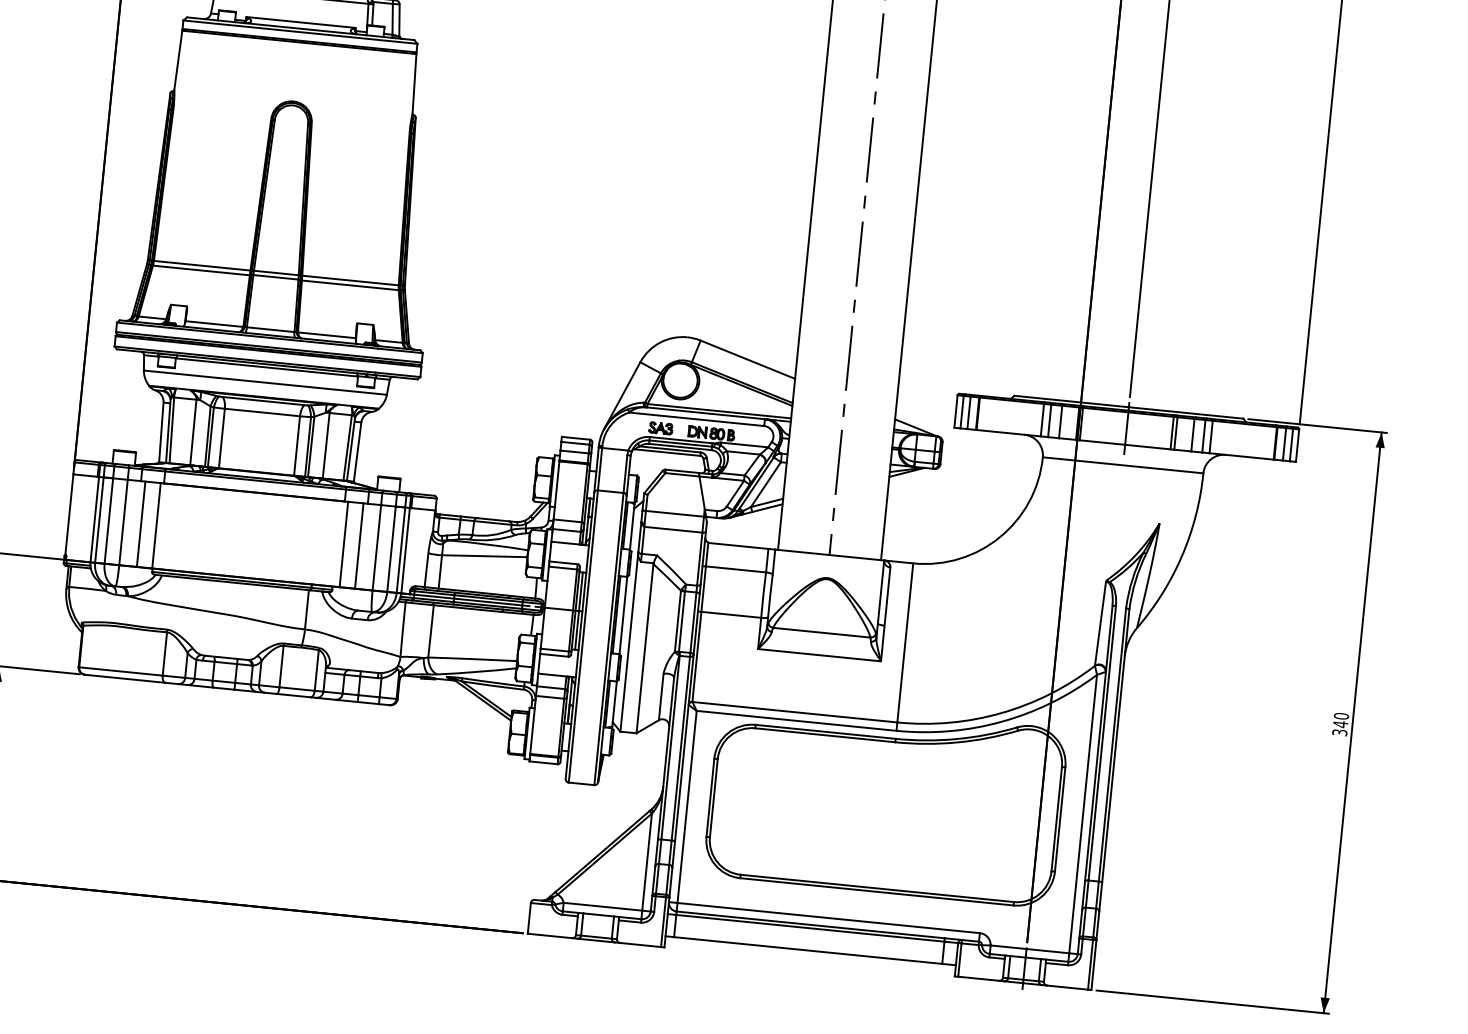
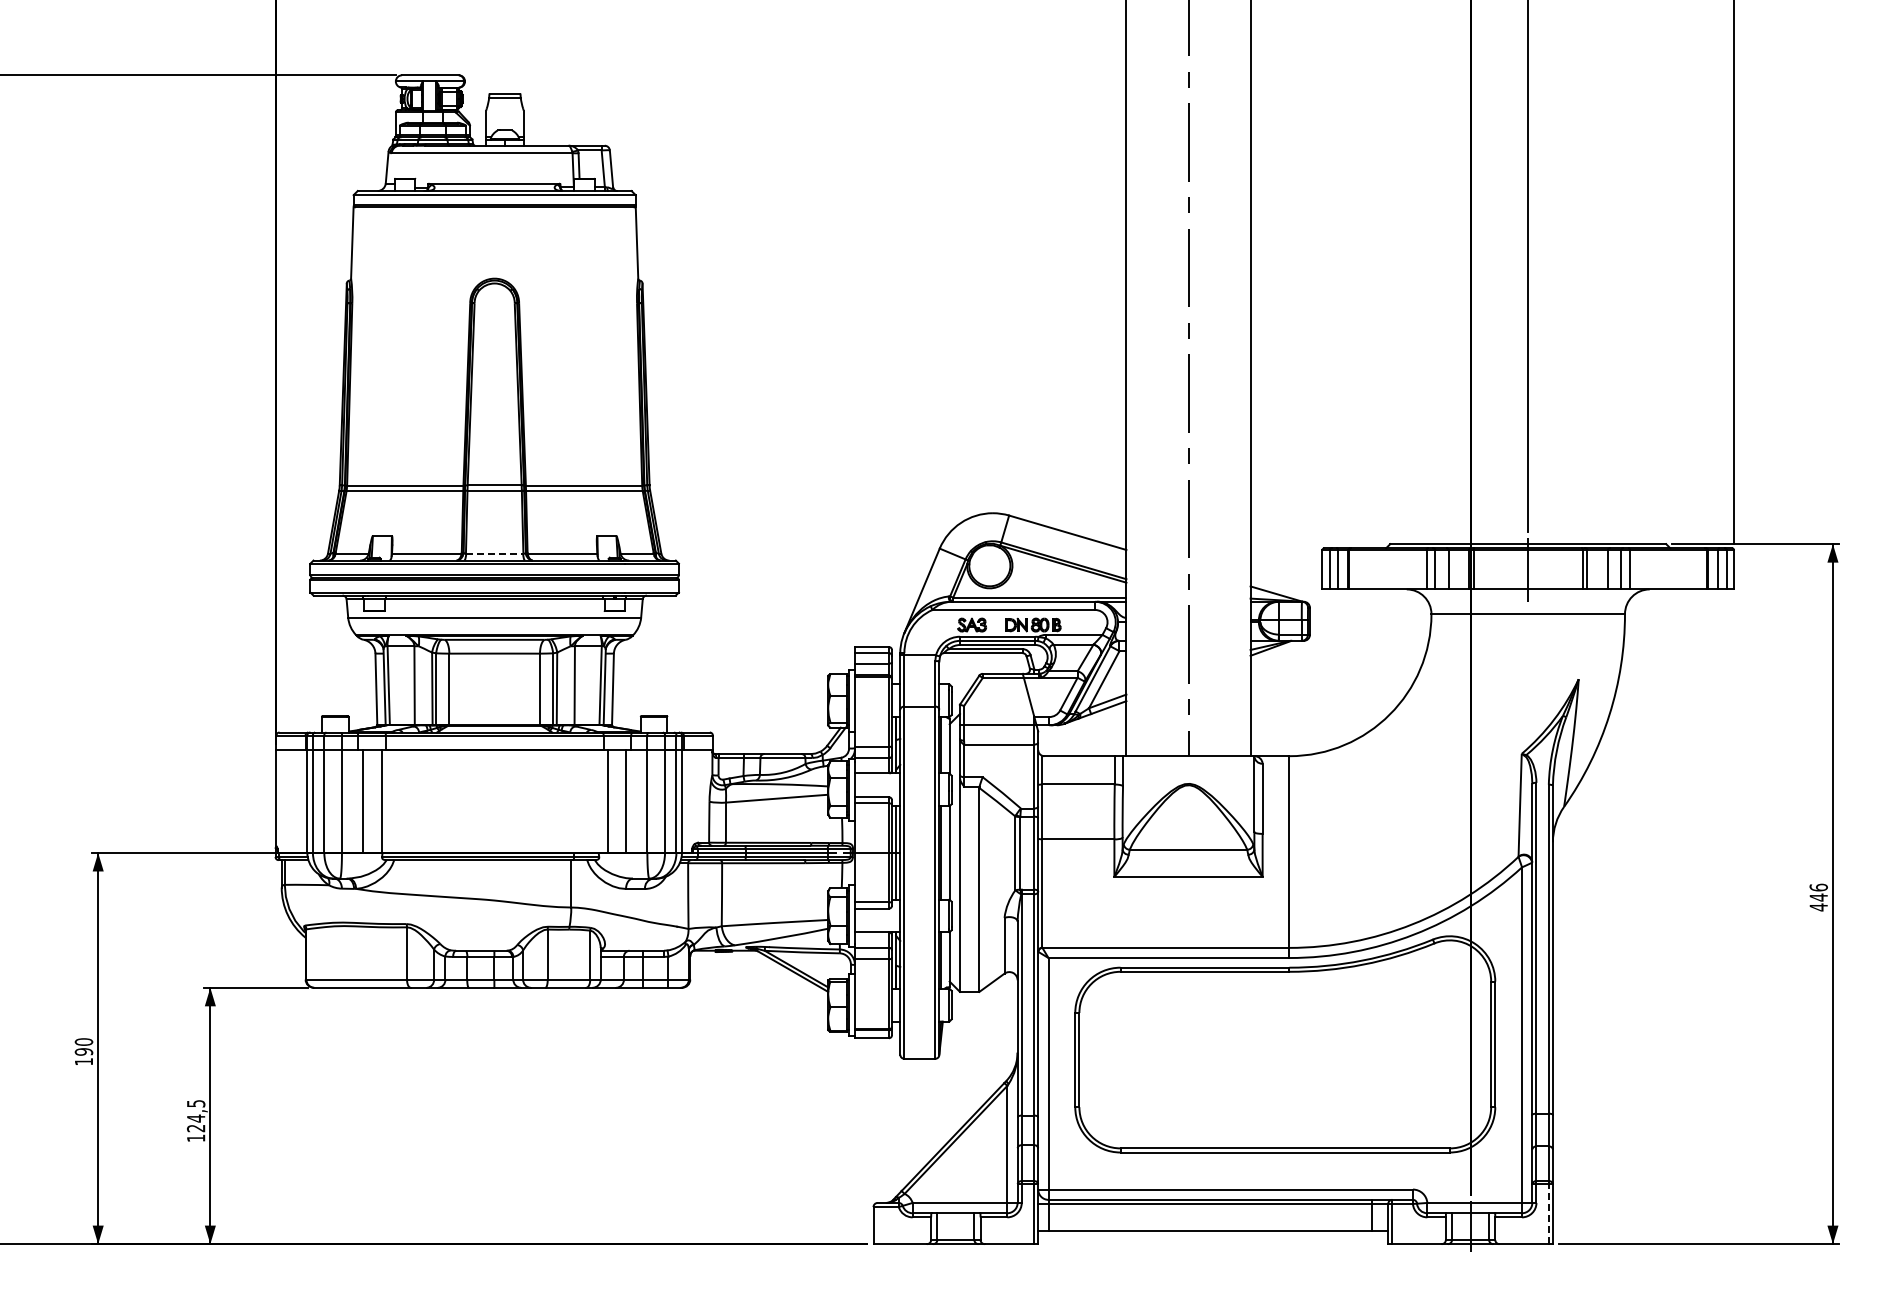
line: (270, 329) -> (494, 553), solid -> dashed
text: (1340, 724) -> (1818, 897), 340 -> 446
line: (1090, 964) -> (1548, 1213), solid -> dashed

